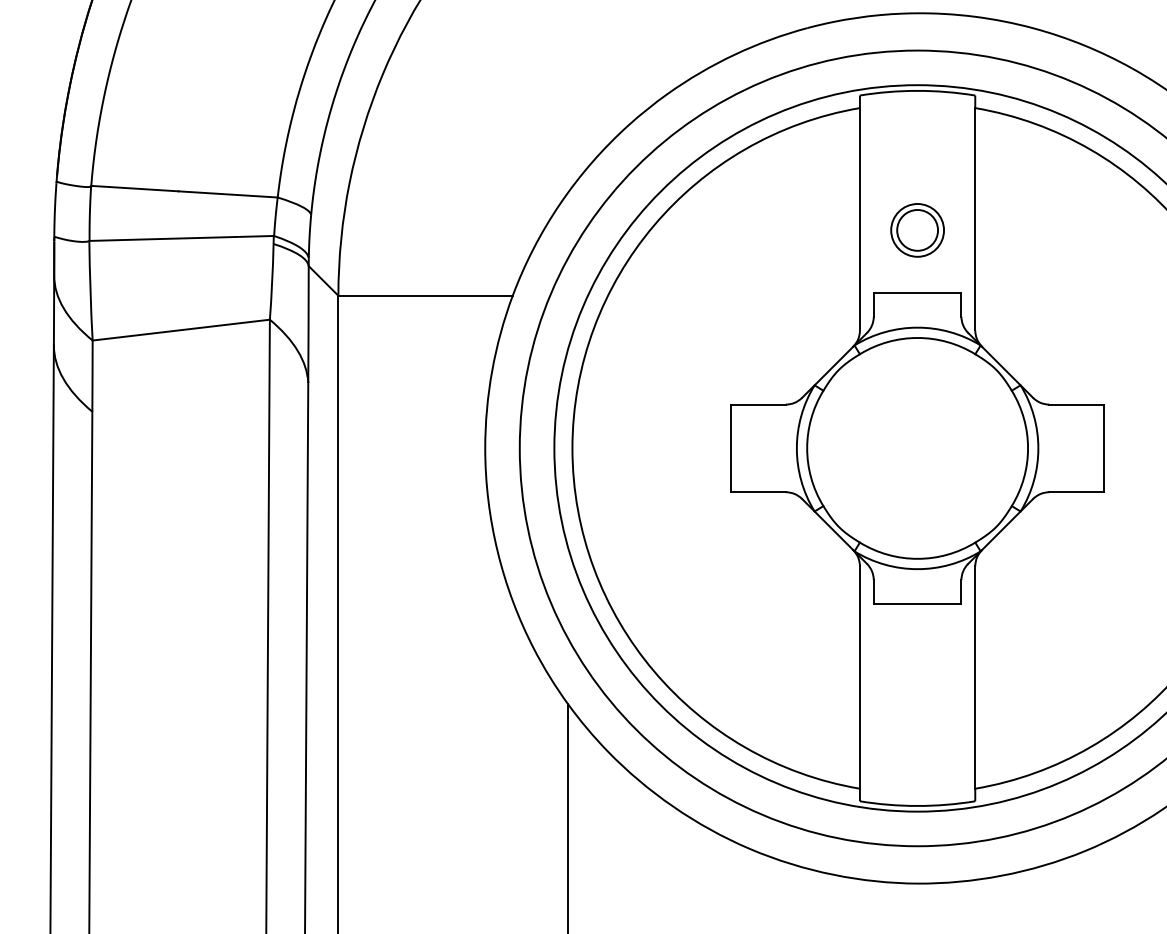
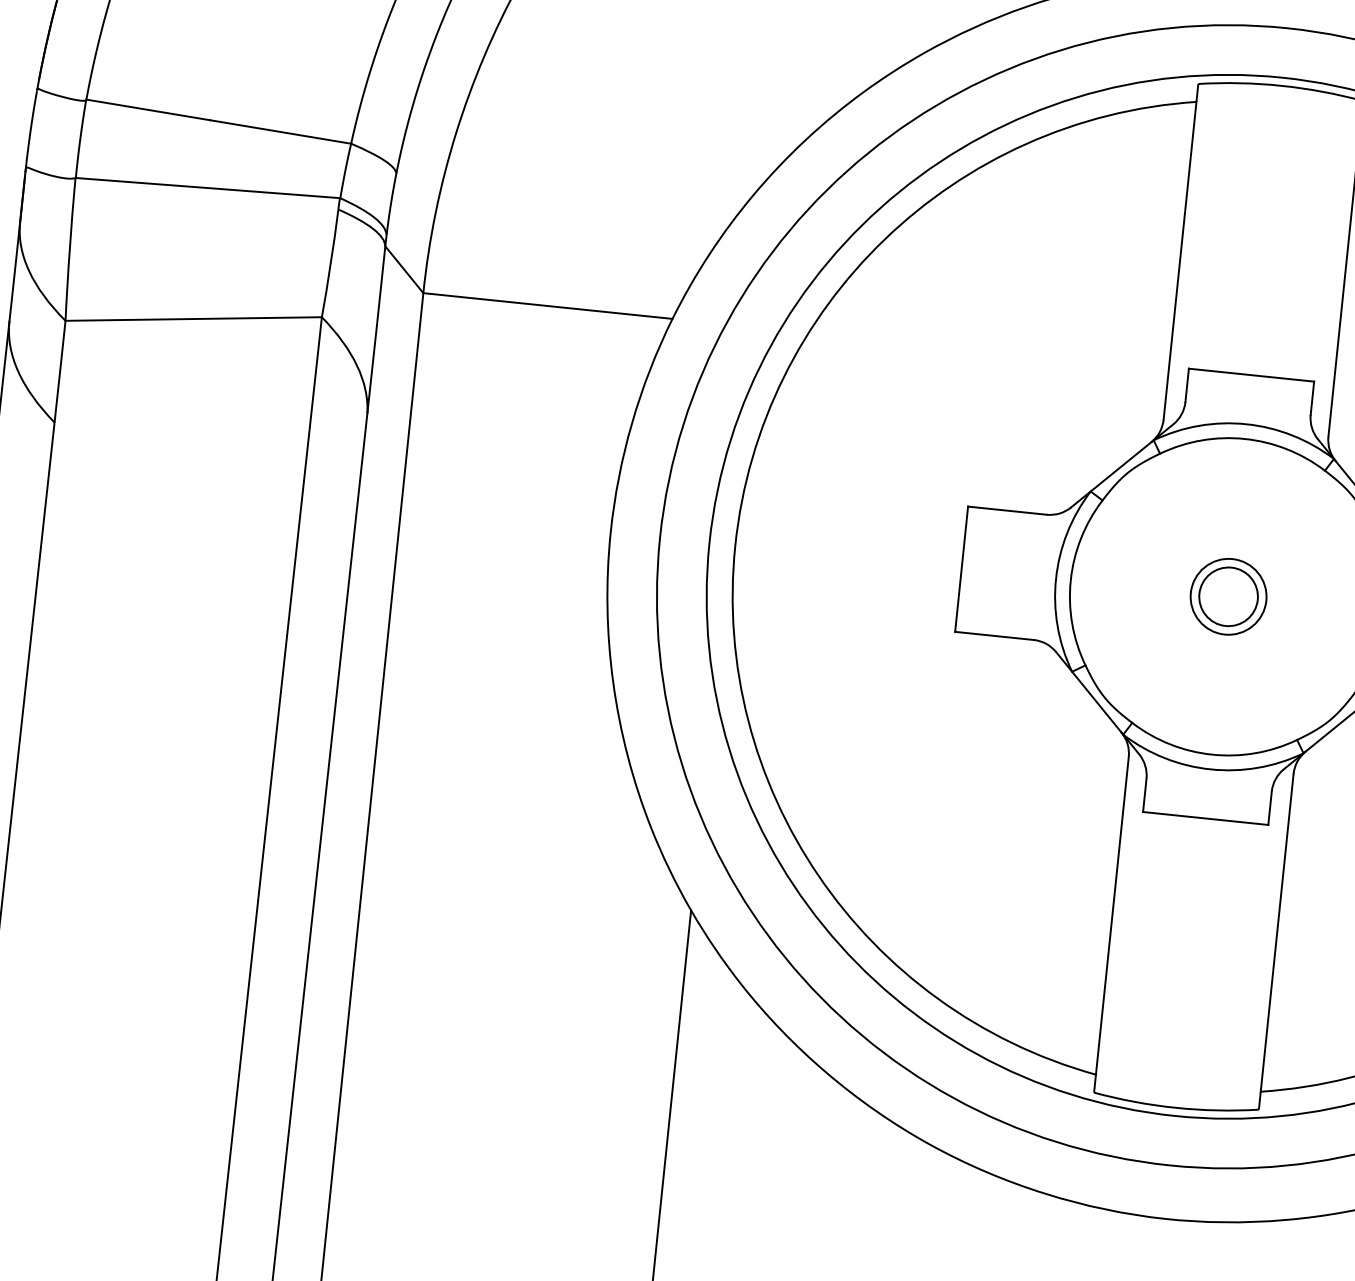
part: (917, 230) -> (1228, 596), moved

